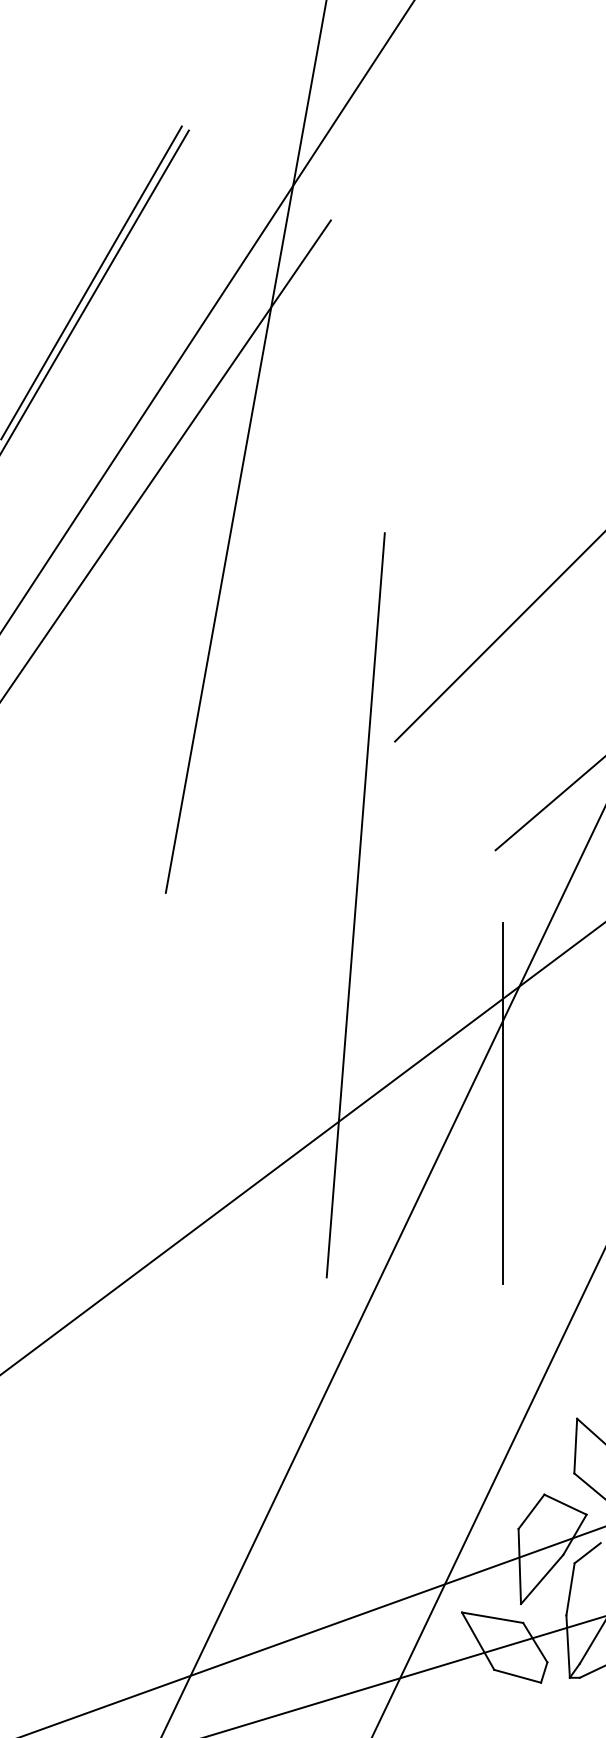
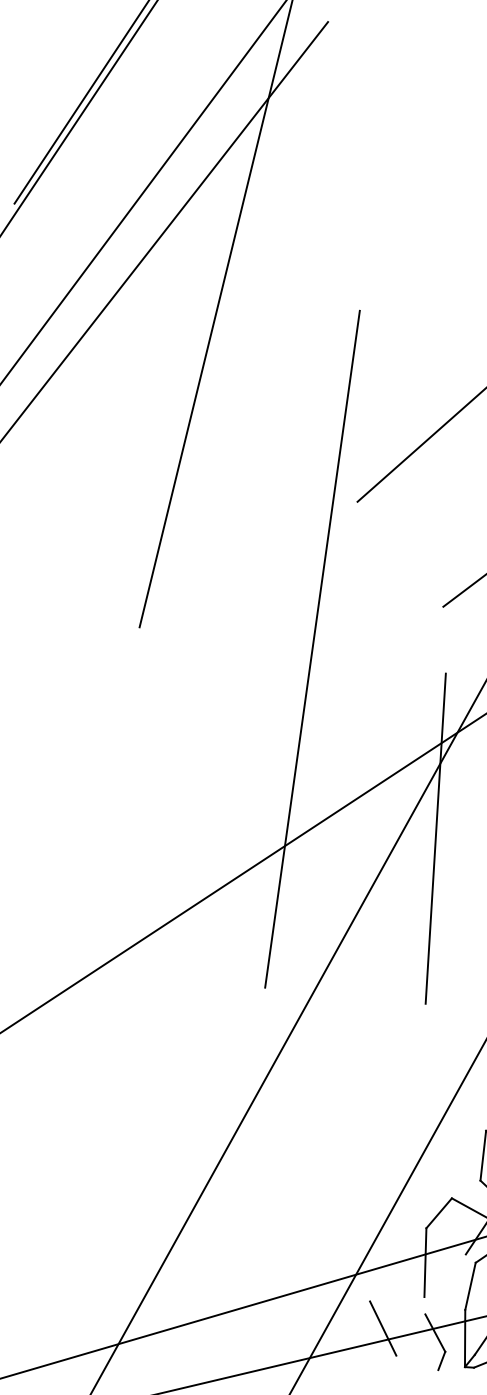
line: (542, 1579) -> (445, 1275), removed
line: (492, 1617) -> (397, 1307), removed
line: (517, 1675) -> (417, 1362), removed

